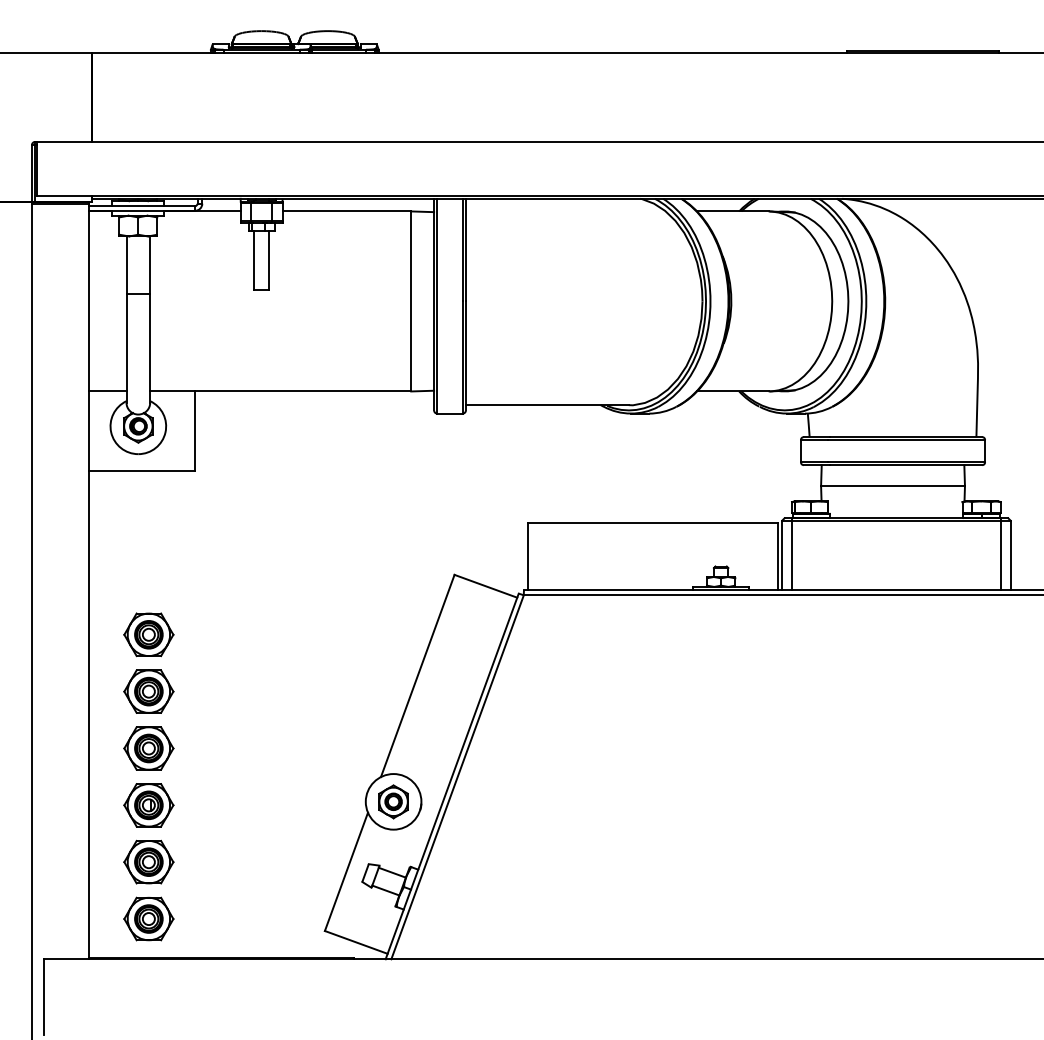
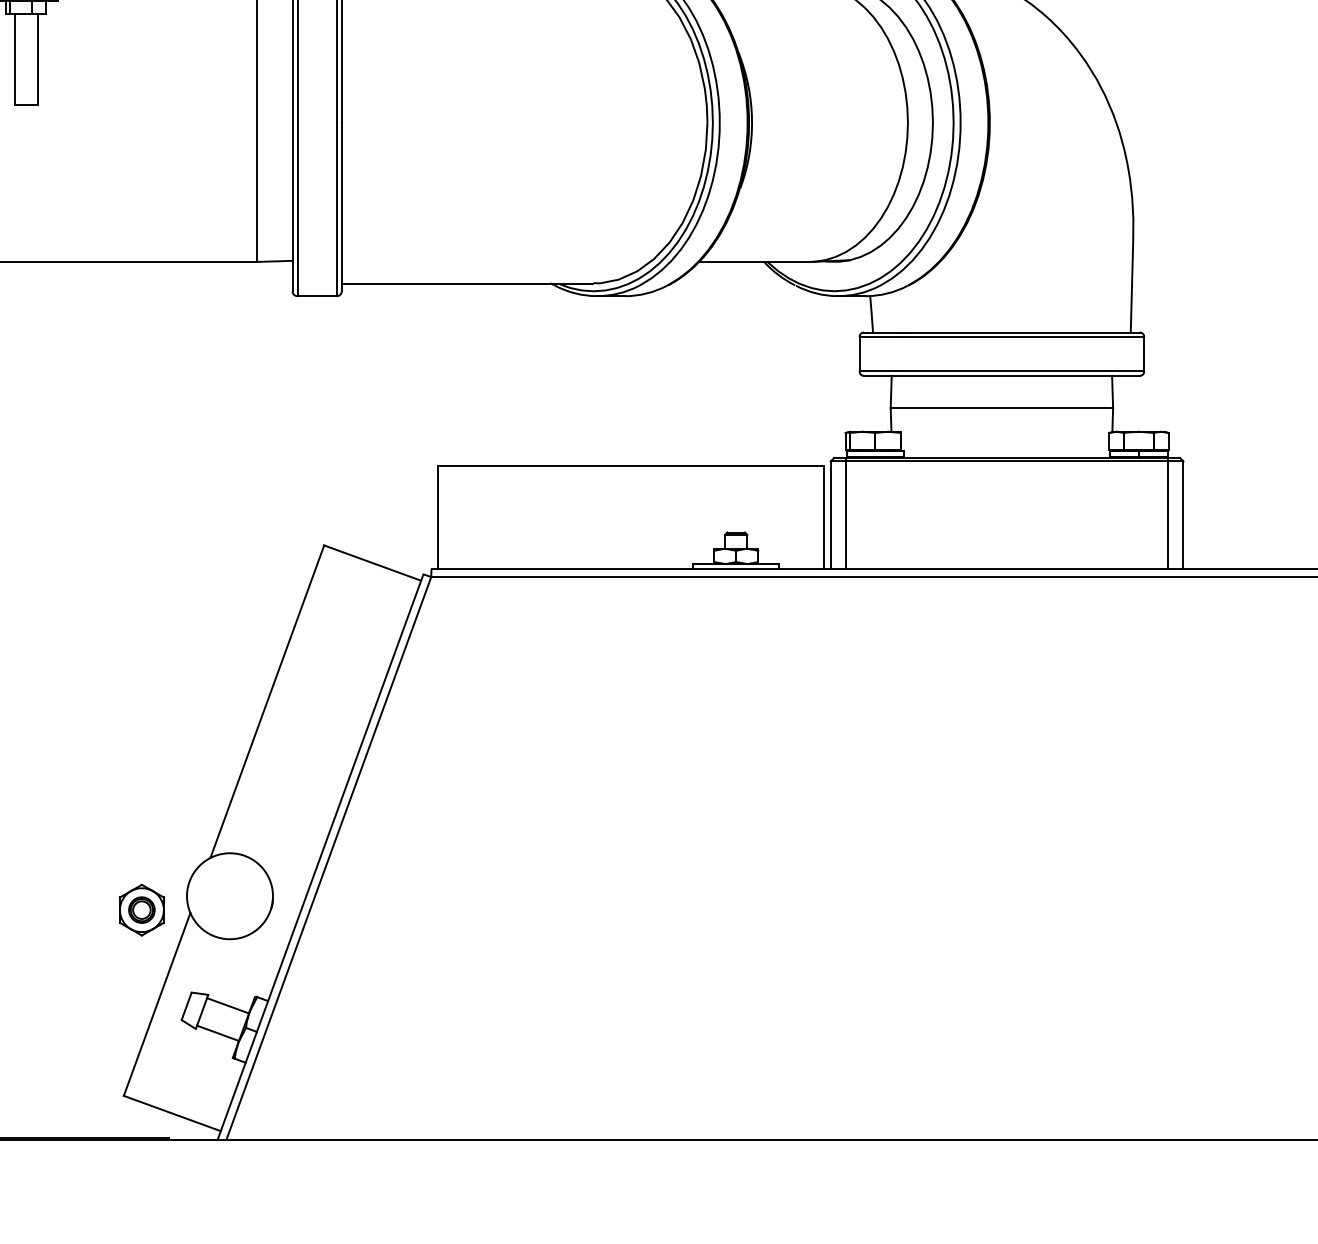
part: (393, 801) -> (141, 909), moved

